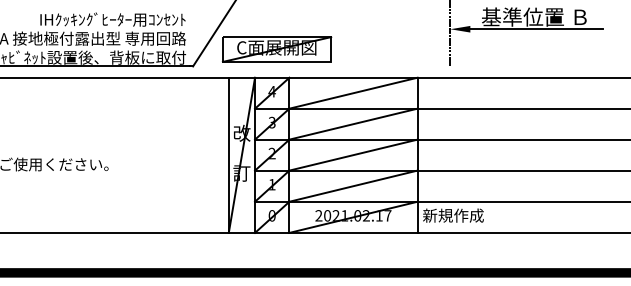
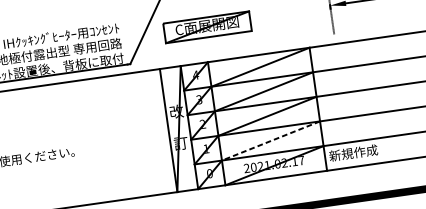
part: (277, 49) -> (207, 27), moved
line: (353, 186) -> (271, 141), solid -> dashed

